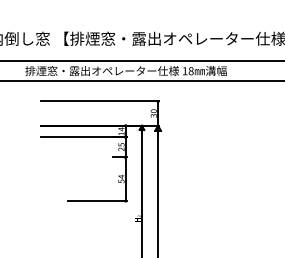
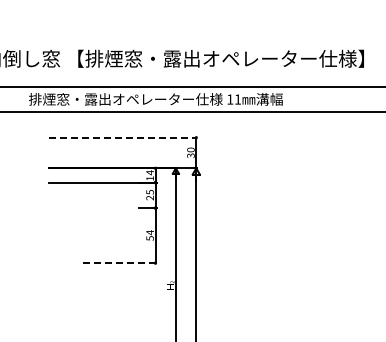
text: (190, 71) -> (237, 99), 18 -> 11
line: (100, 101) -> (123, 137), solid -> dashed
line: (97, 201) -> (119, 263), solid -> dashed

